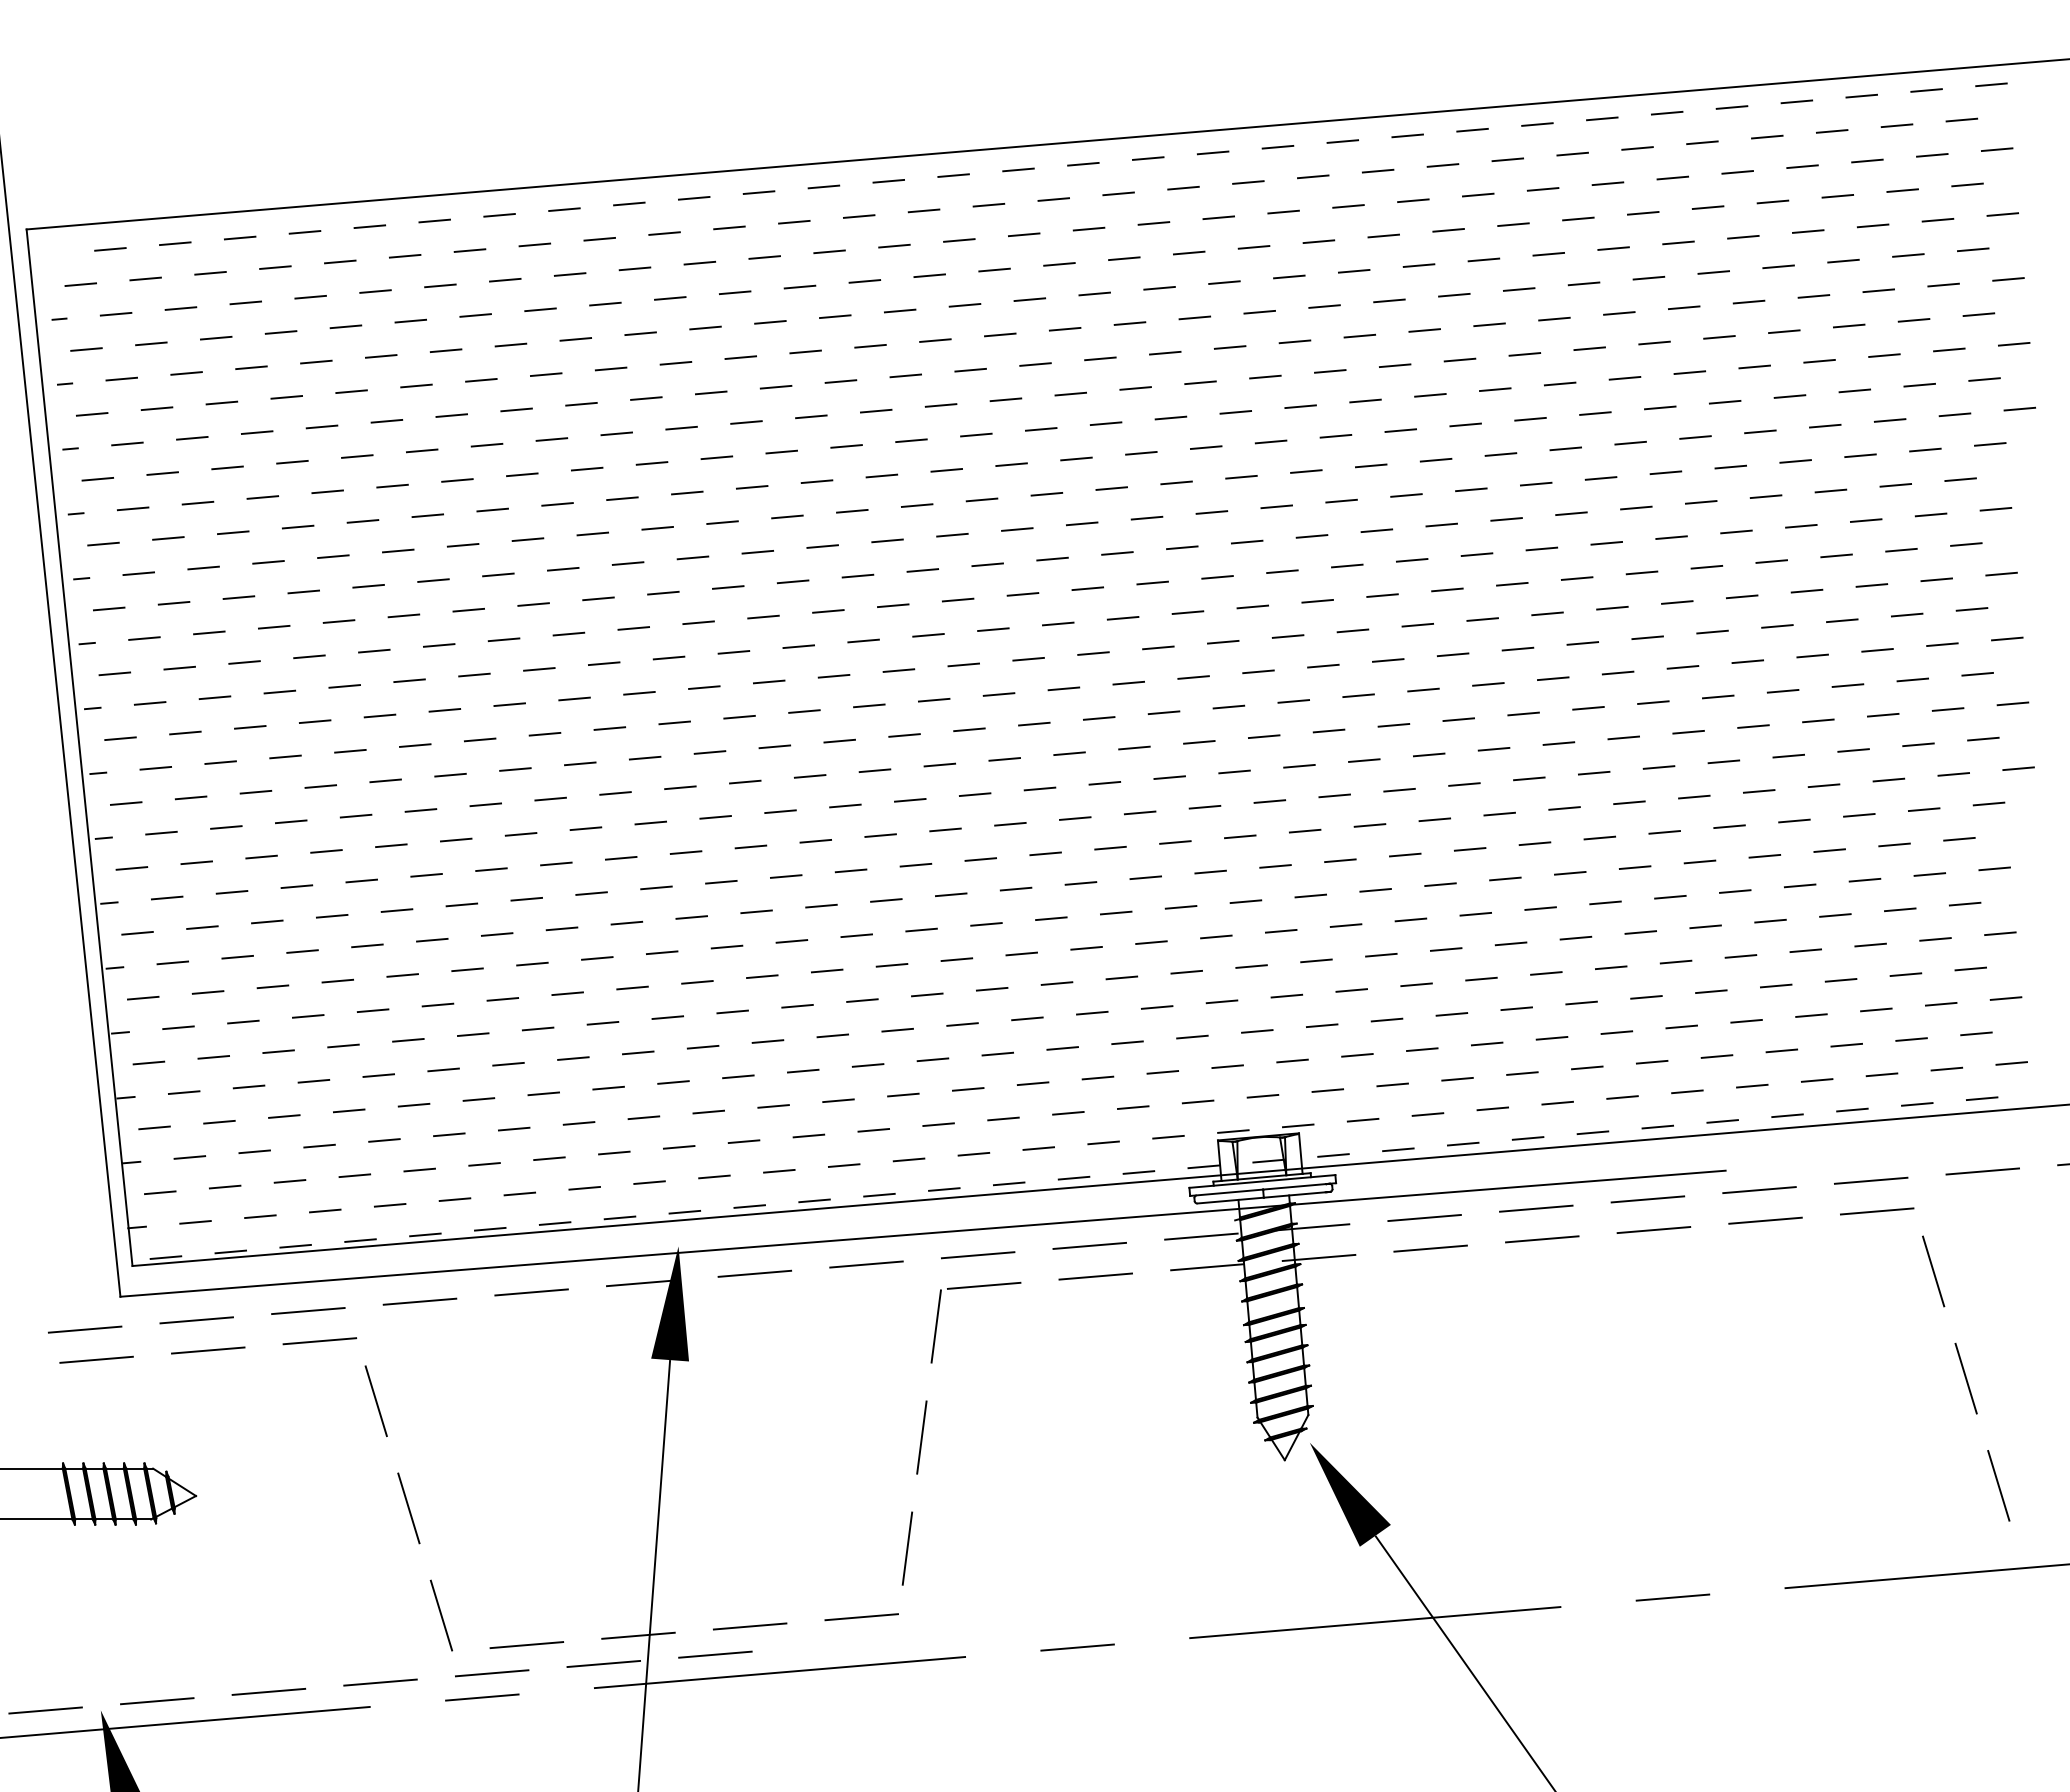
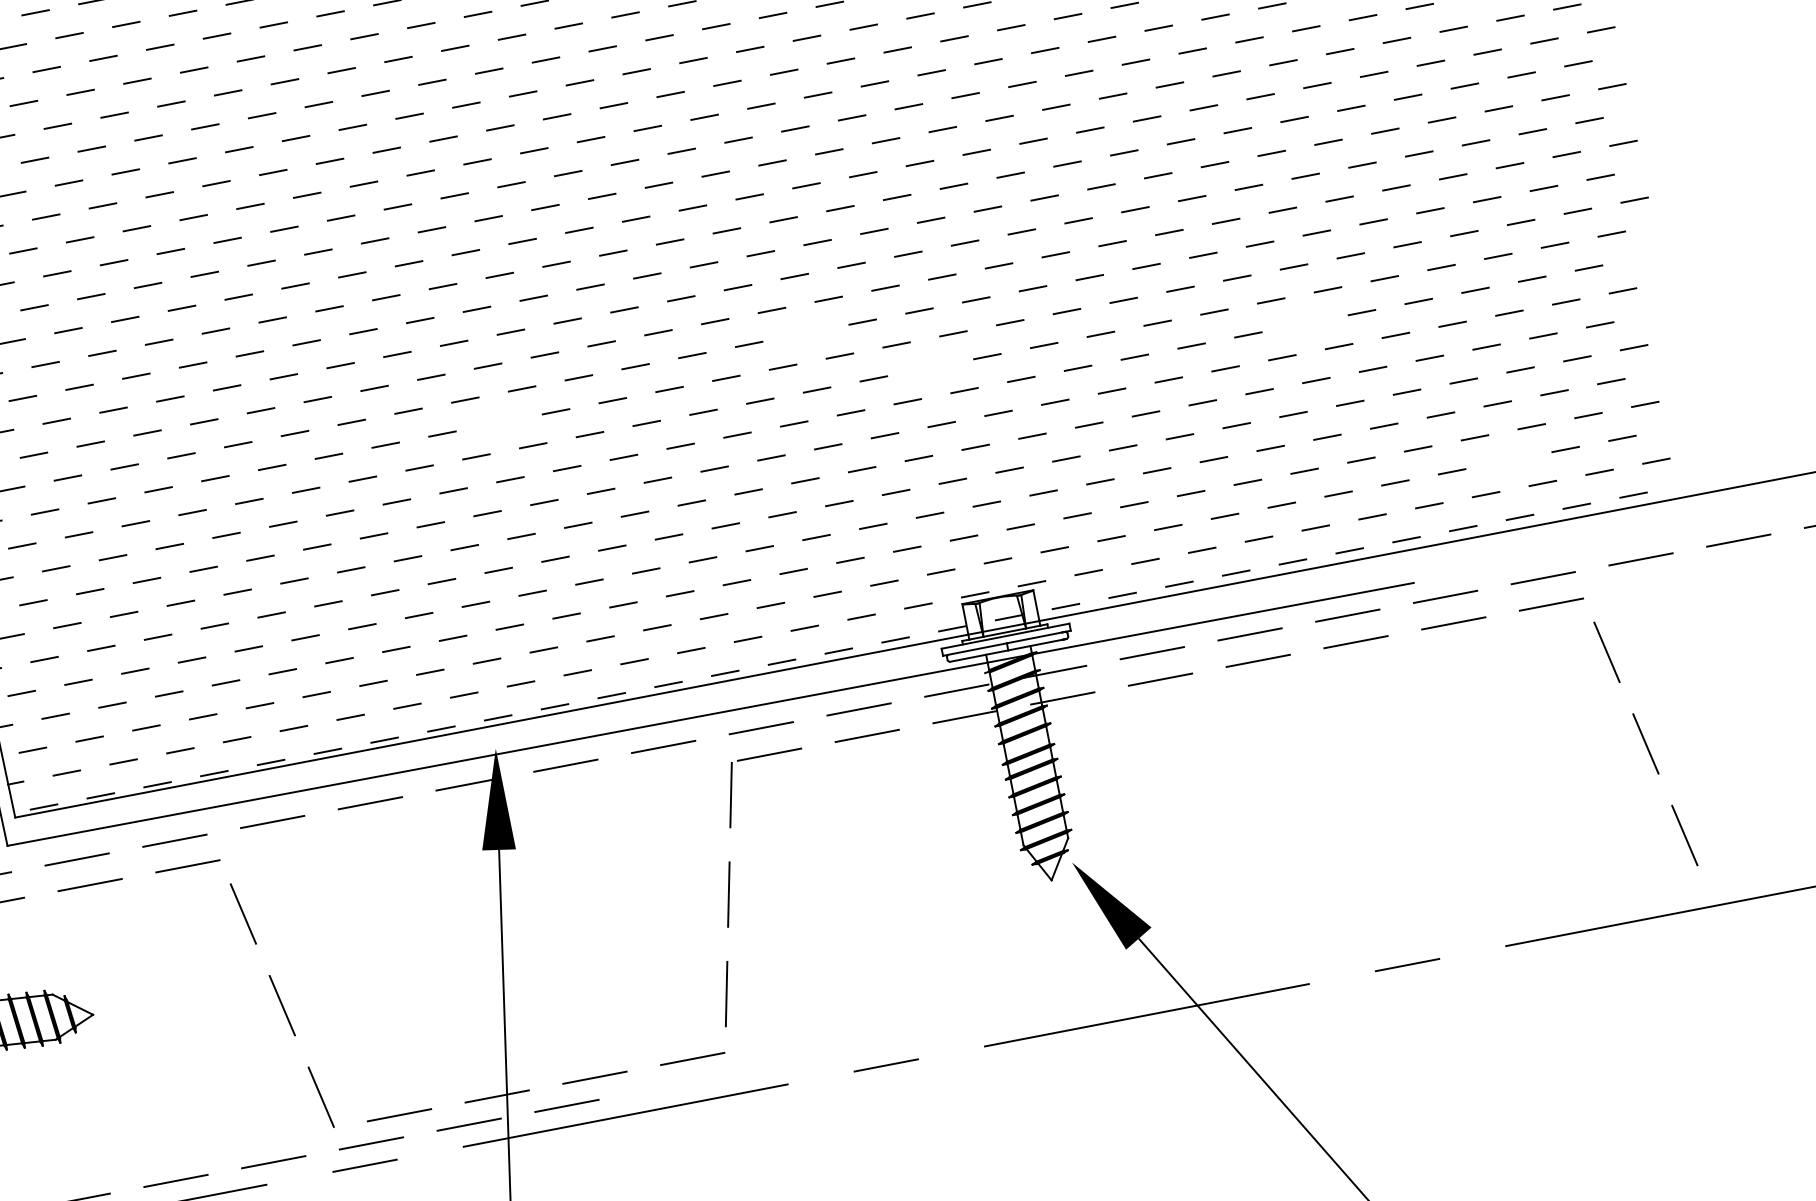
line: (1075, 818) -> (806, 333), removed
line: (1634, 867) -> (1304, 323), removed
line: (1210, 871) -> (930, 367), removed
line: (721, 881) -> (499, 422), removed
line: (1846, 1045) -> (1508, 460), removed

